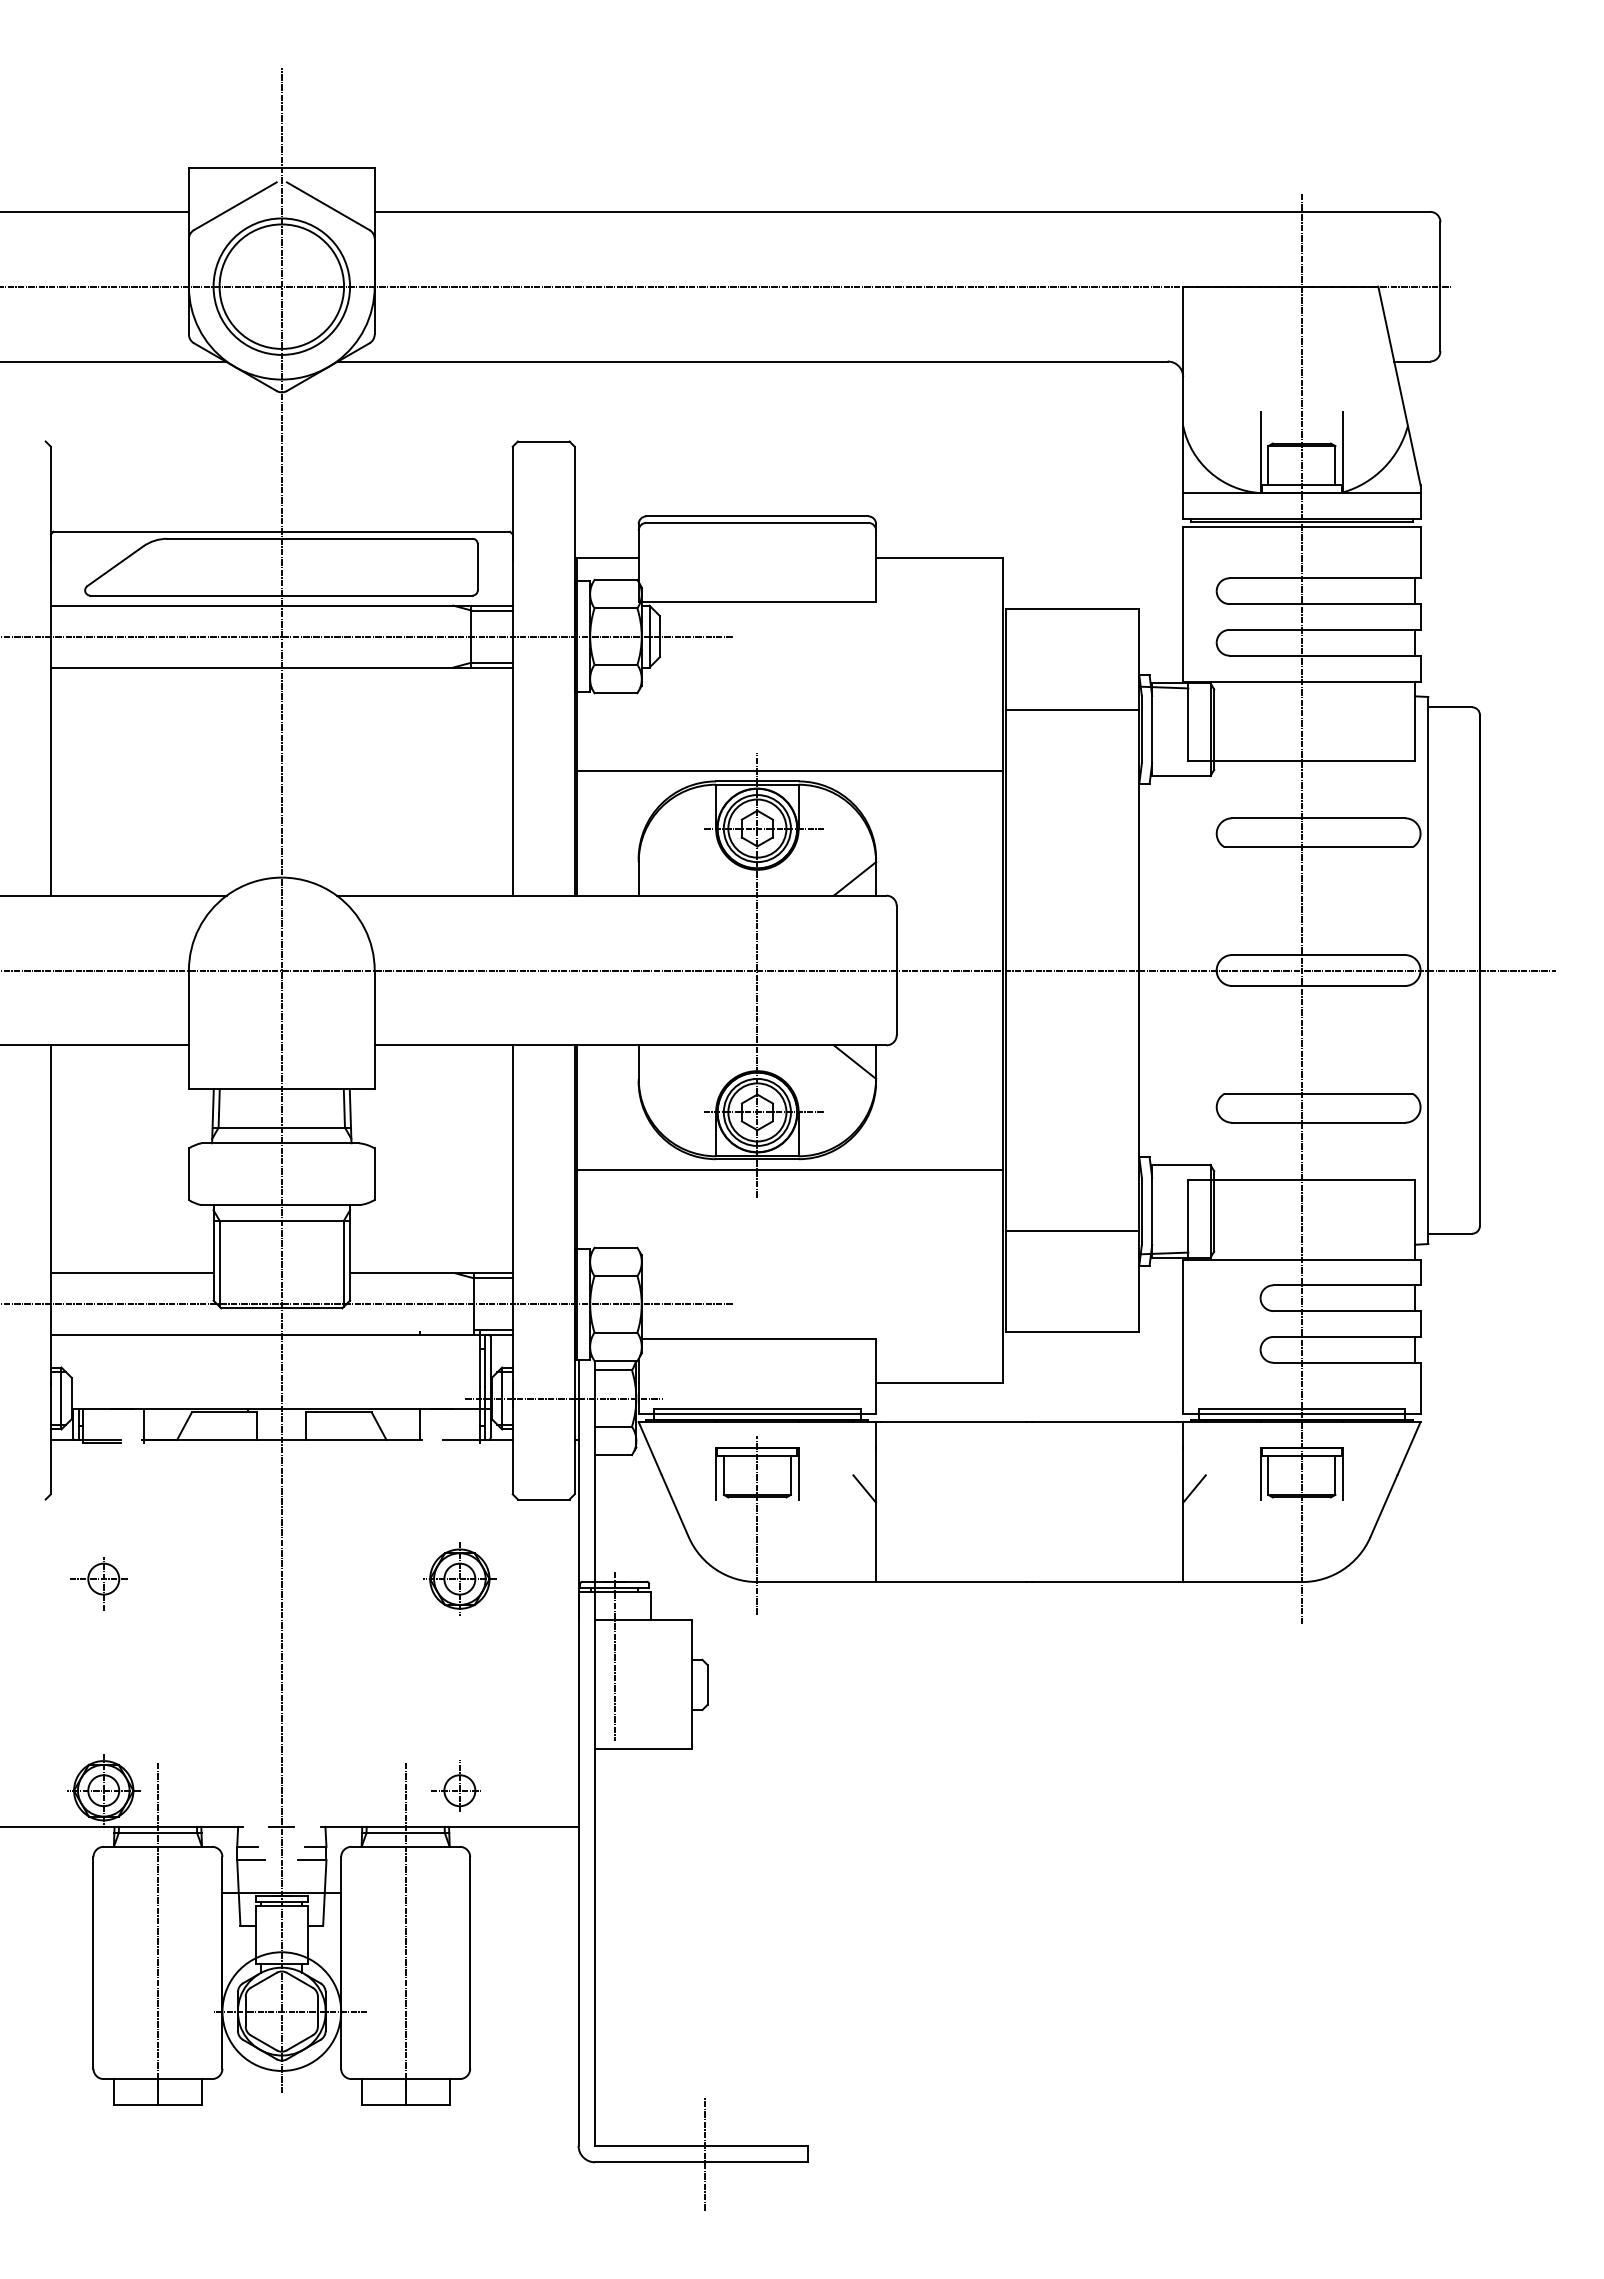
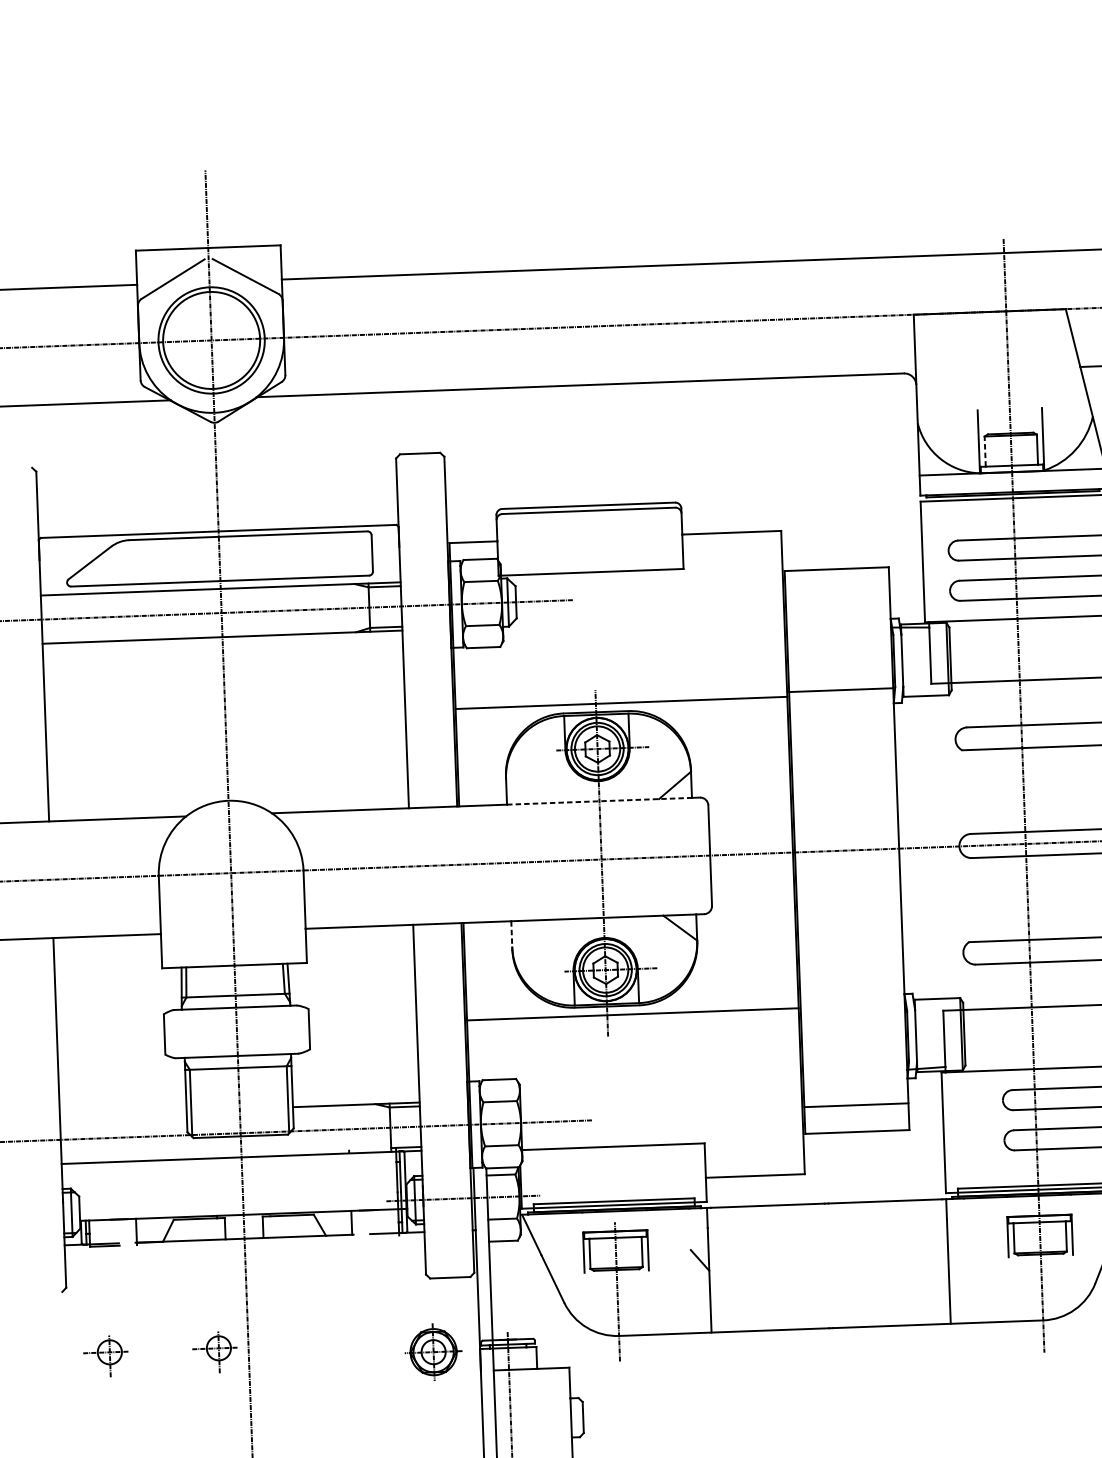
line: (1268, 465) -> (985, 451), solid -> dashed
line: (1072, 709) -> (841, 690), moved
line: (757, 895) -> (599, 801), solid -> dashed
line: (638, 1062) -> (511, 934), solid -> dashed
line: (1072, 1231) -> (856, 1105), moved
line: (131, 1273) -> (122, 1113), removed
line: (1194, 1488) -> (956, 1250), removed
part: (459, 1578) -> (433, 1351), moved
part: (238, 1583) -> (214, 1351), added

